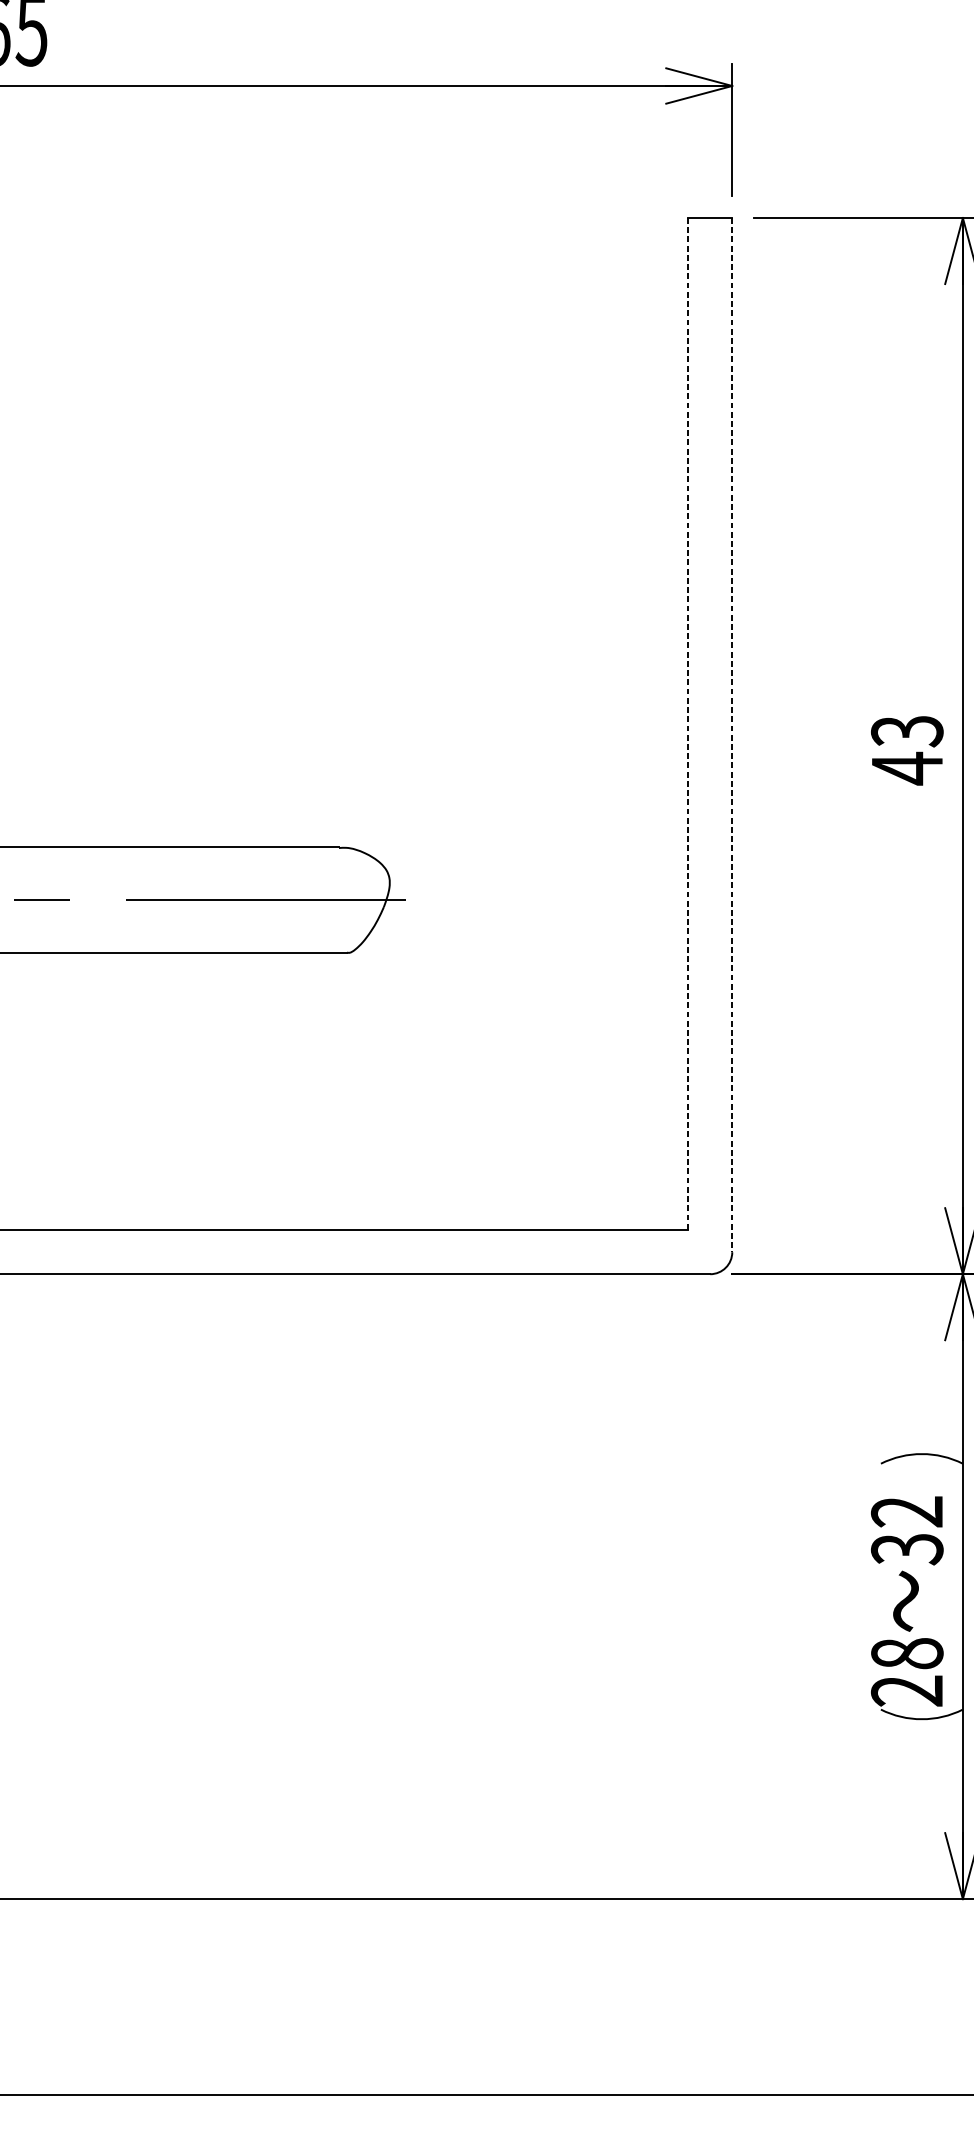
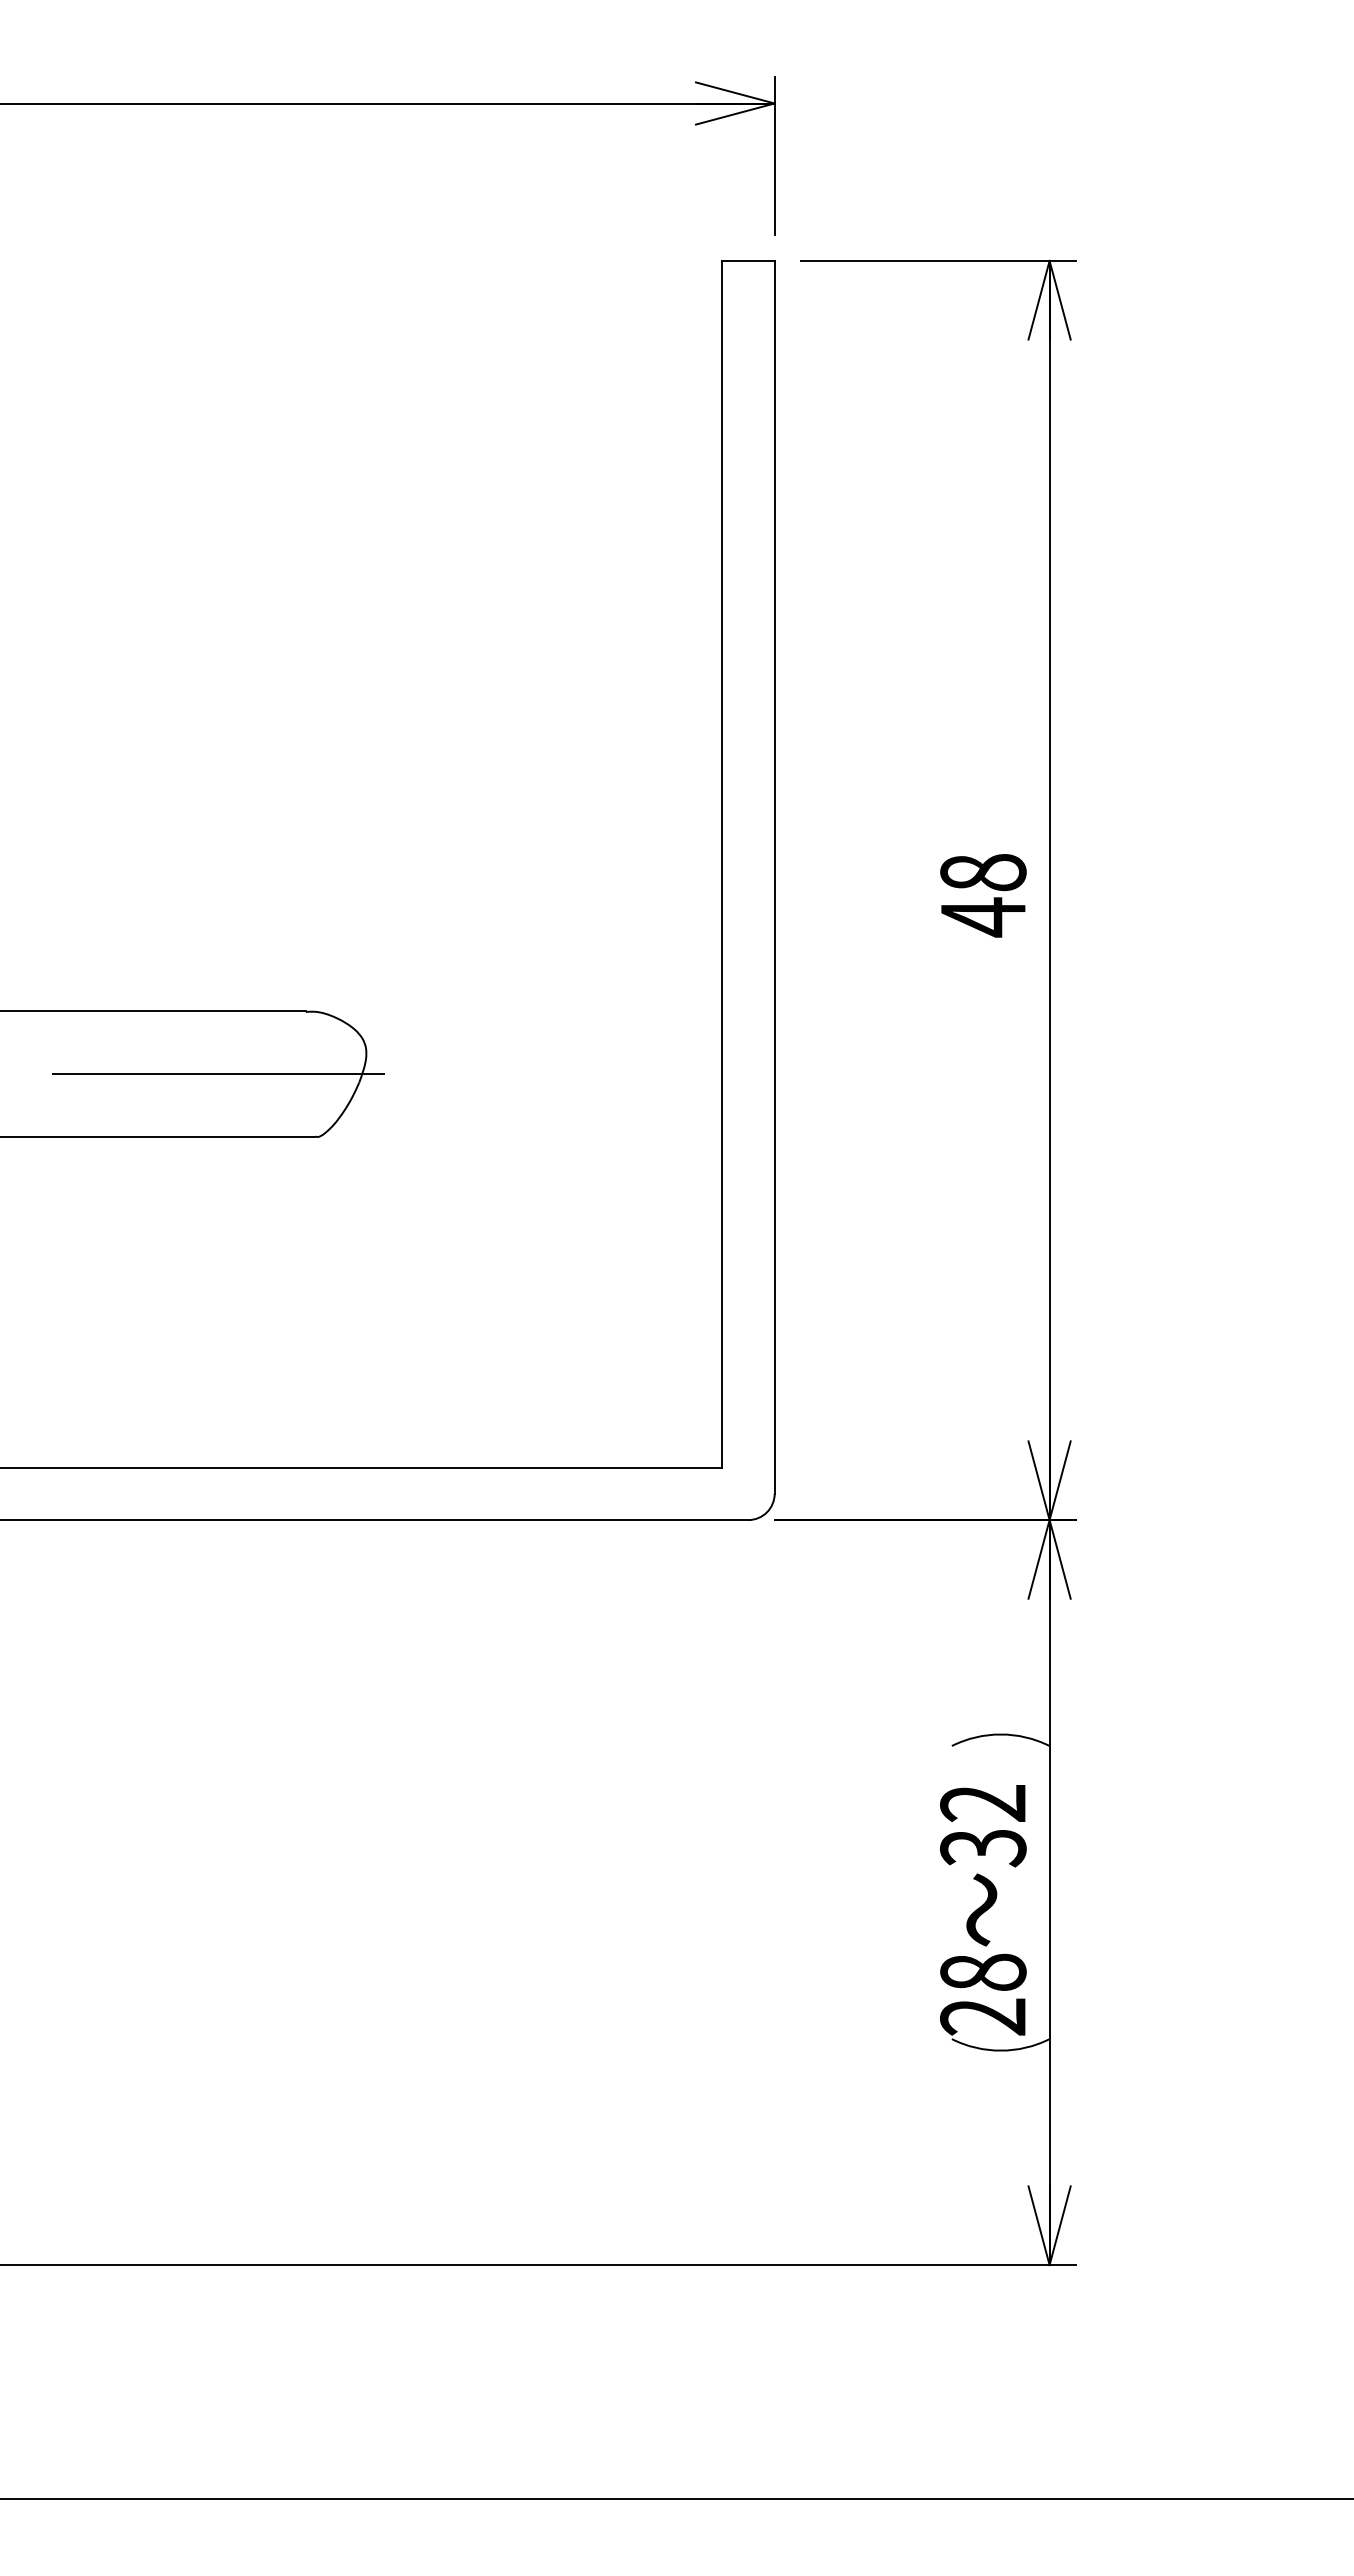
line: (688, 724) -> (722, 864), dashed -> solid
text: (907, 731) -> (983, 873), 43 -> 48
line: (732, 735) -> (774, 877), dashed -> solid

